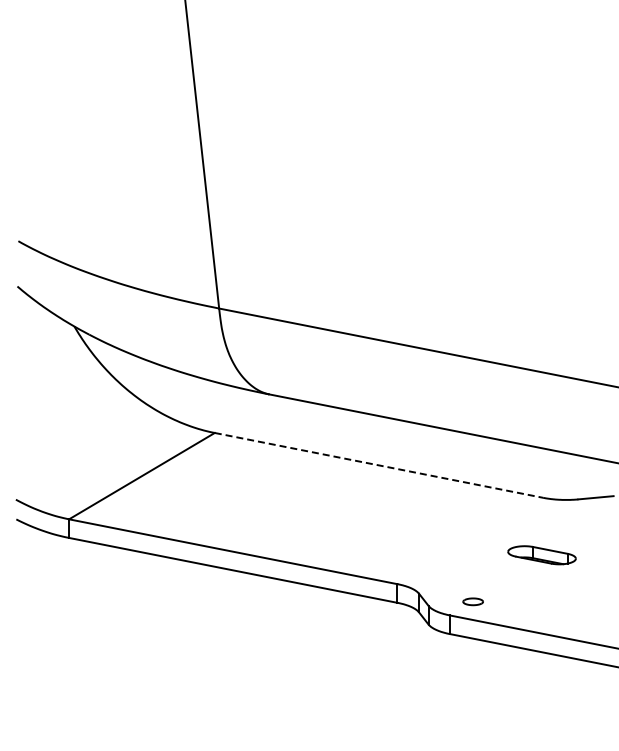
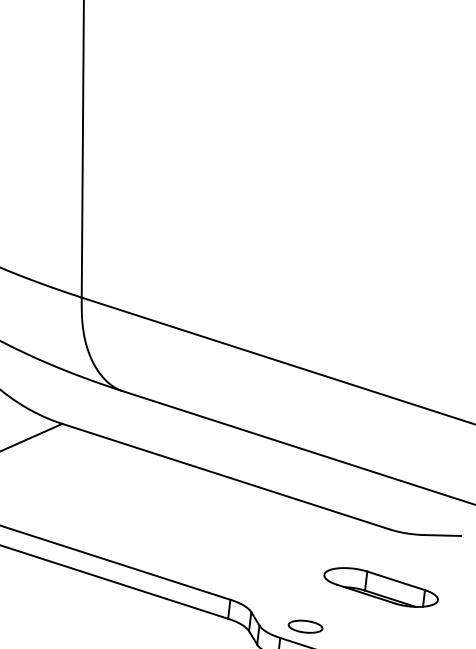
line: (379, 465) -> (226, 476), dashed -> solid
part: (541, 555) -> (380, 587), size x1.67
part: (472, 601) -> (304, 626), size x1.67

